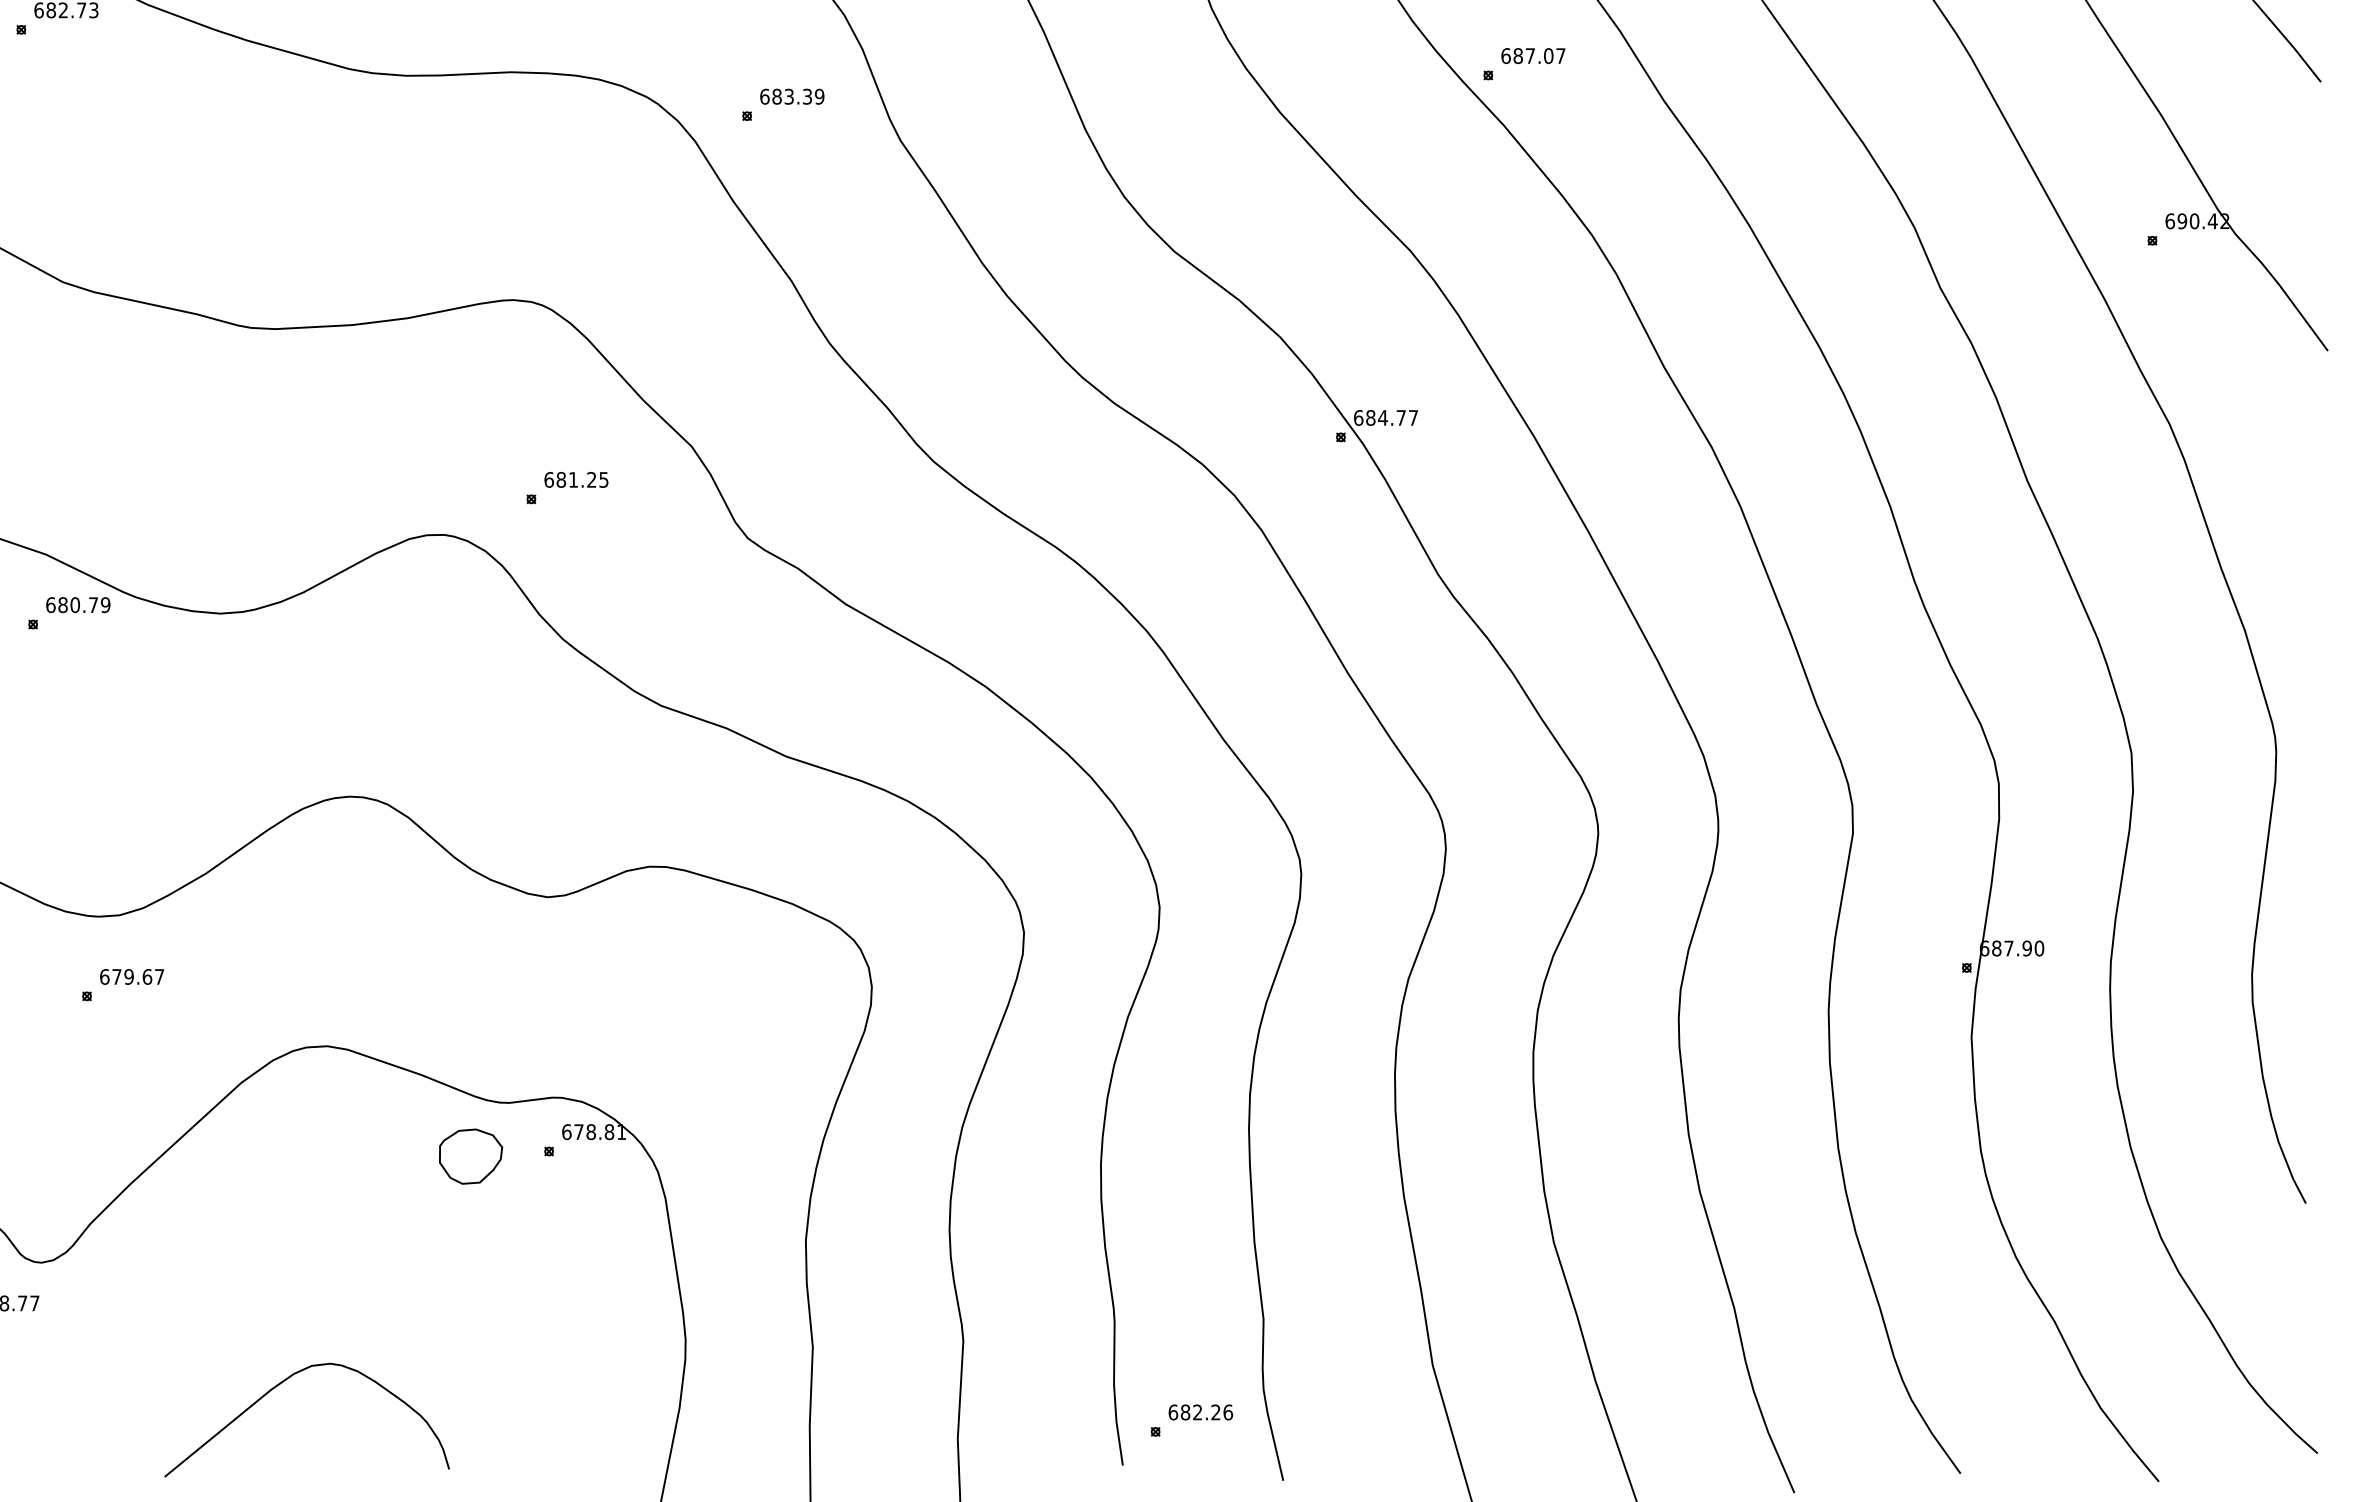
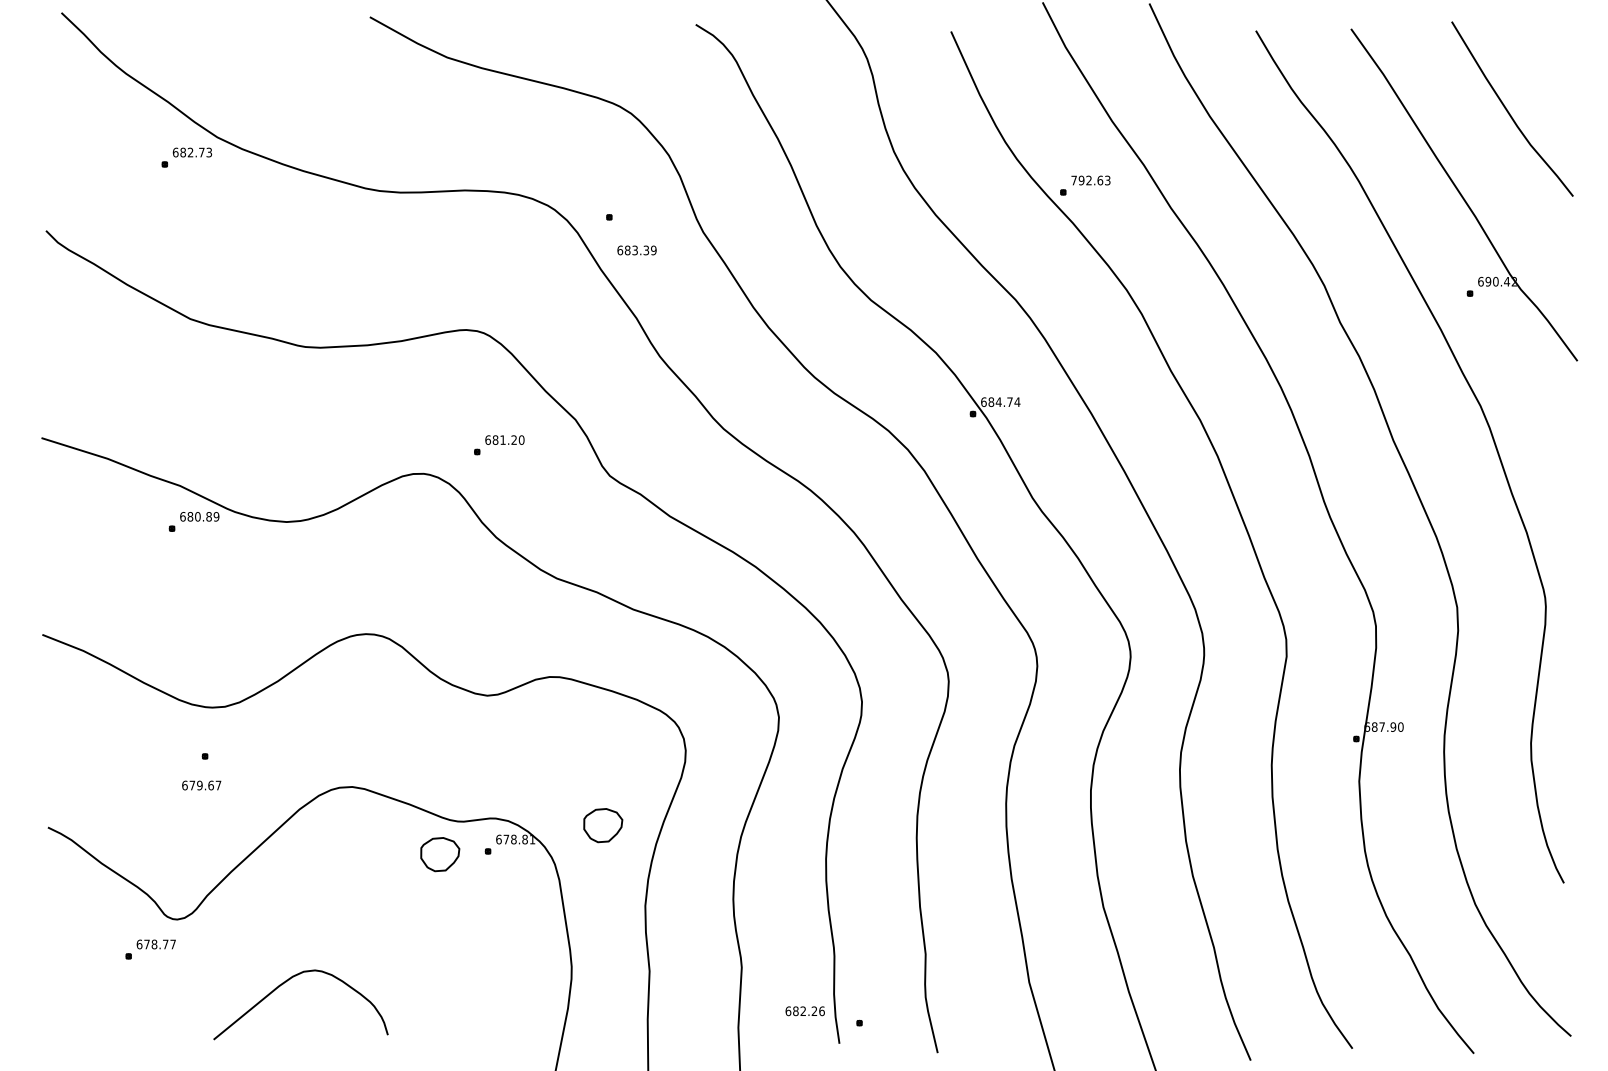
text: (1532, 55) -> (1090, 180), 687.07 -> 792.63
text: (791, 96) -> (636, 250), moved
text: (1413, 416) -> (1017, 401), 684.77 -> 684.74
text: (603, 478) -> (521, 439), 681.25 -> 681.20
text: (92, 604) -> (208, 516), 680.79 -> 680.89
text: (131, 976) -> (201, 785), moved
part: (737, 1109) -> (603, 825), added
curve: (283, 1383) -> (286, 982), moved
text: (1199, 1412) -> (804, 1011), moved

